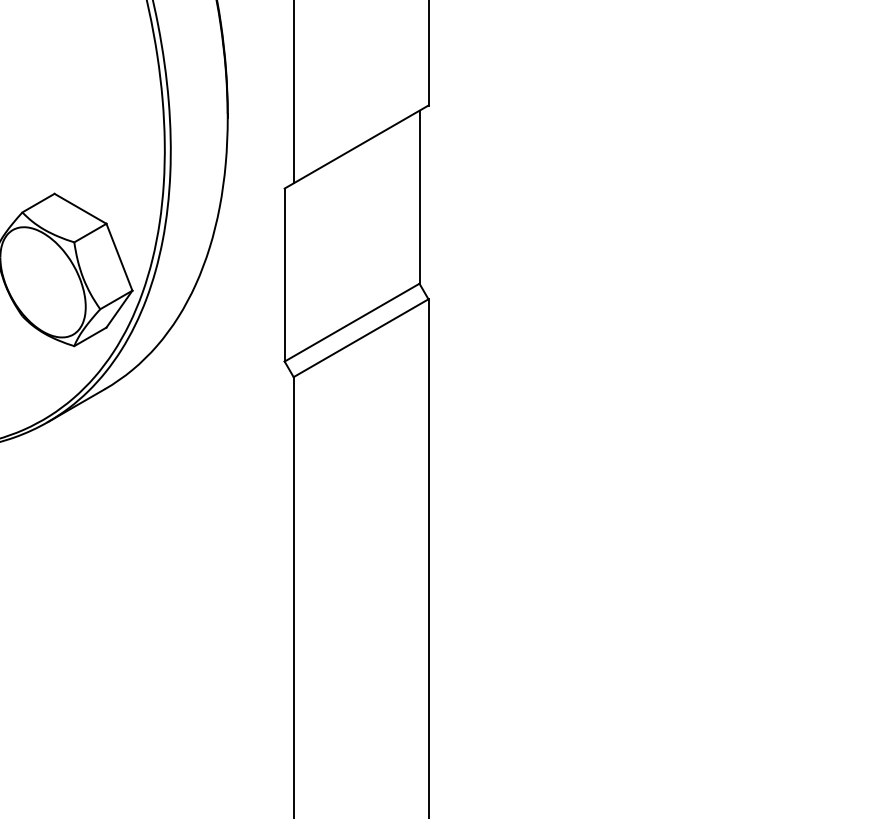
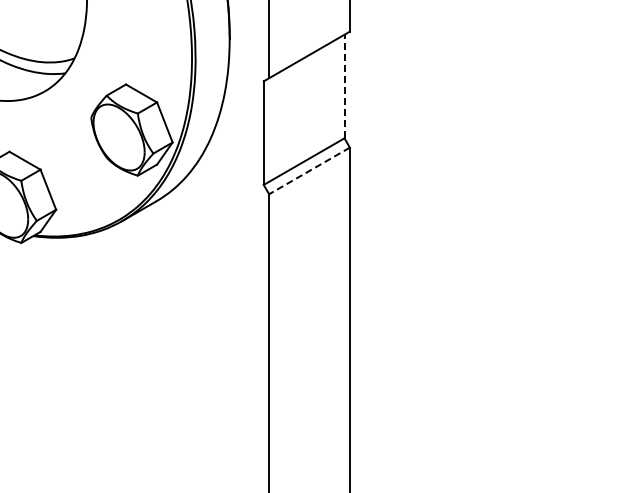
line: (419, 197) -> (344, 86), solid -> dashed
line: (361, 337) -> (309, 170), solid -> dashed

